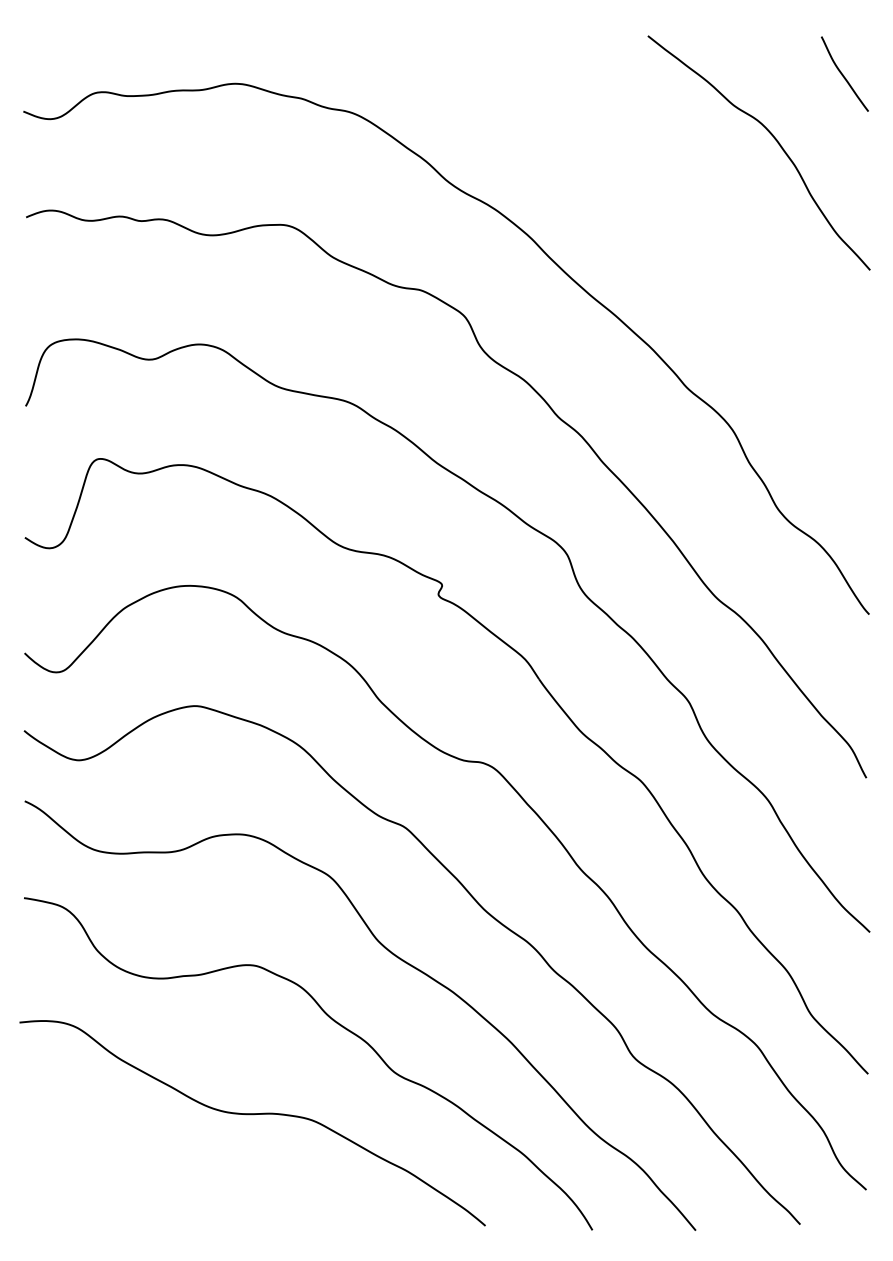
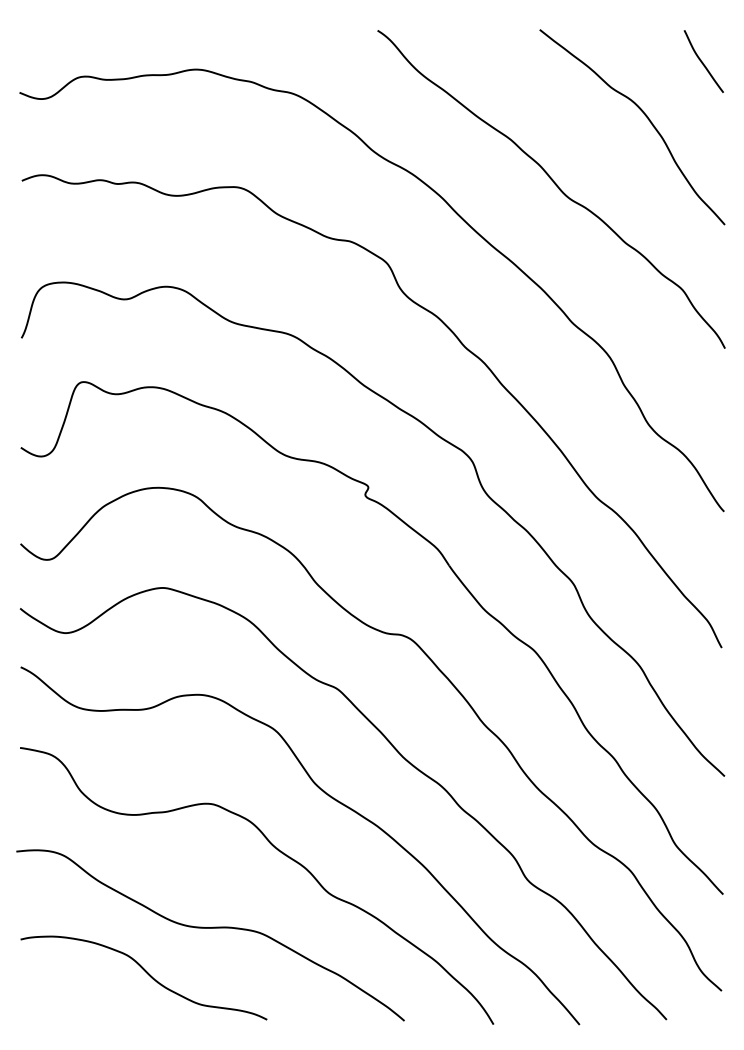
curve: (666, 222) -> (555, 185), added
curve: (175, 1168) -> (146, 973), added

